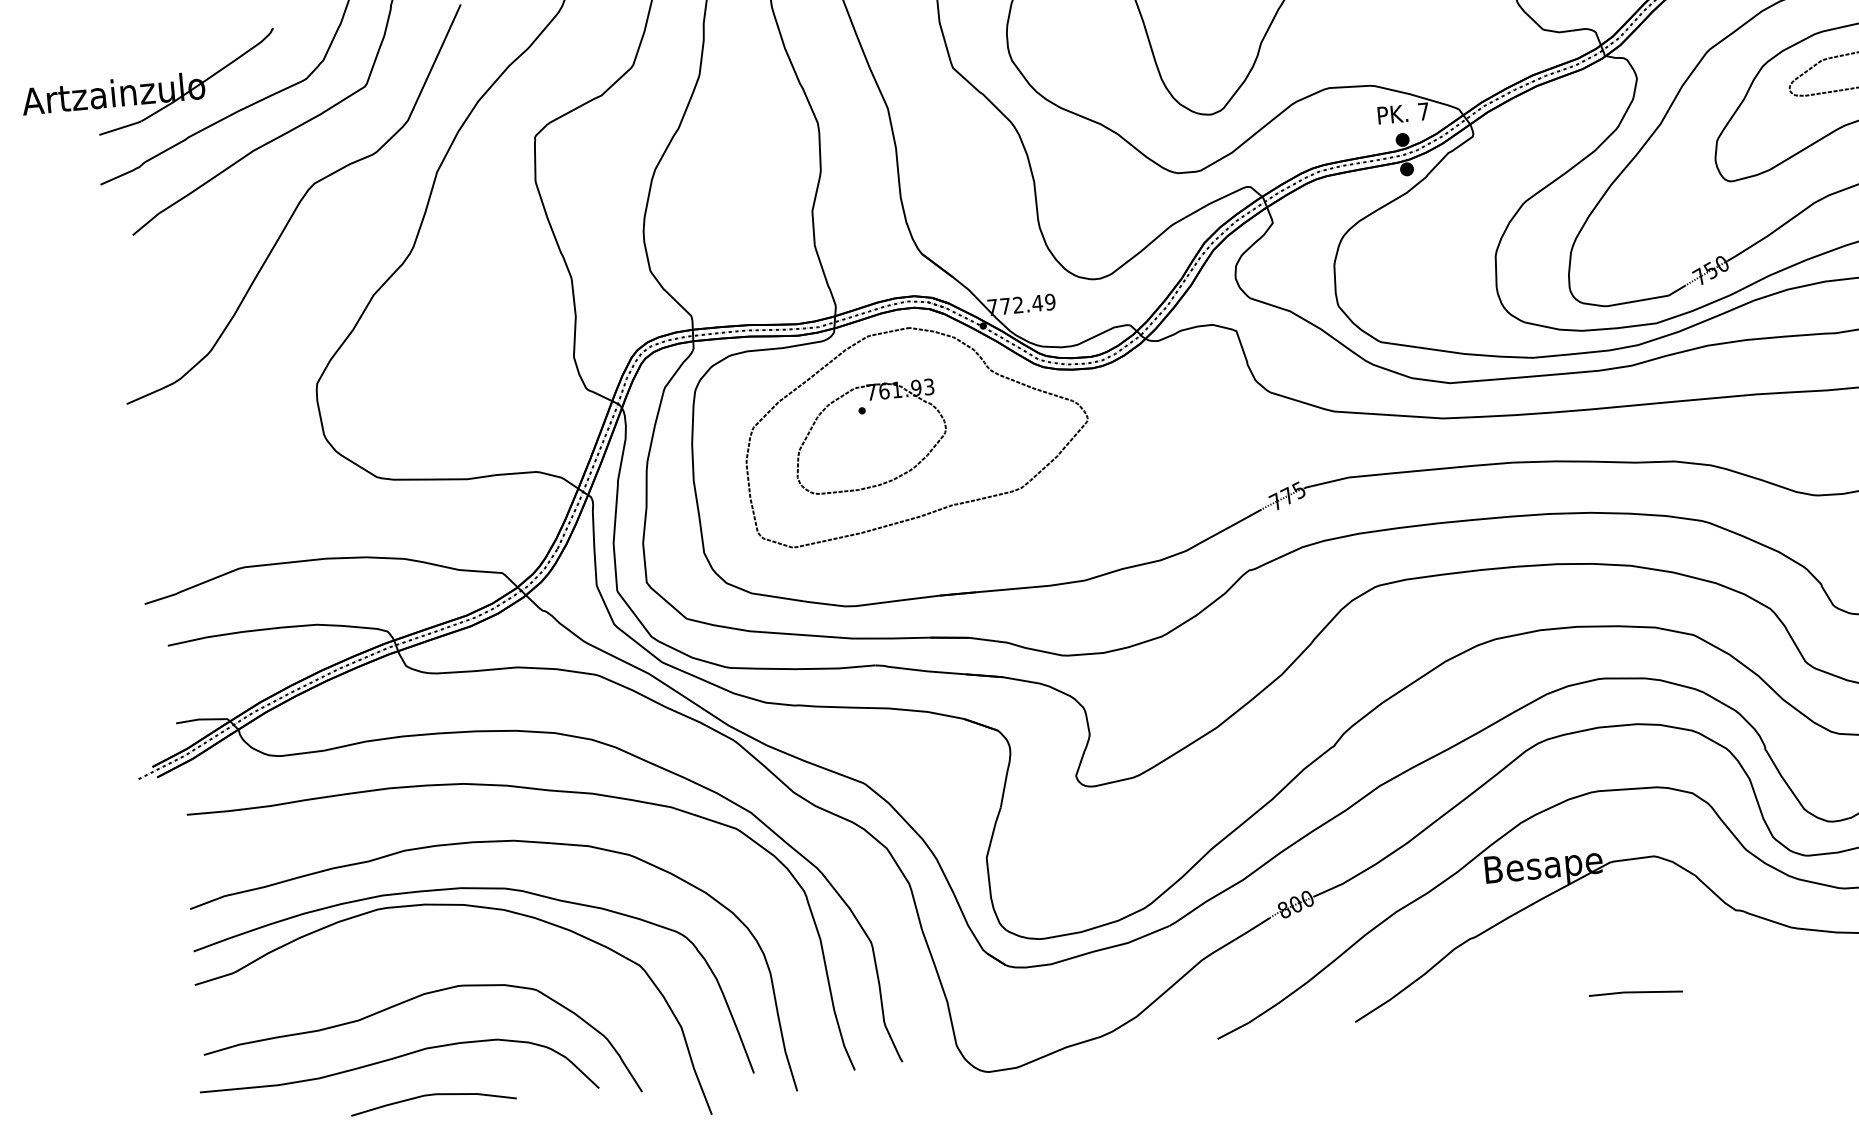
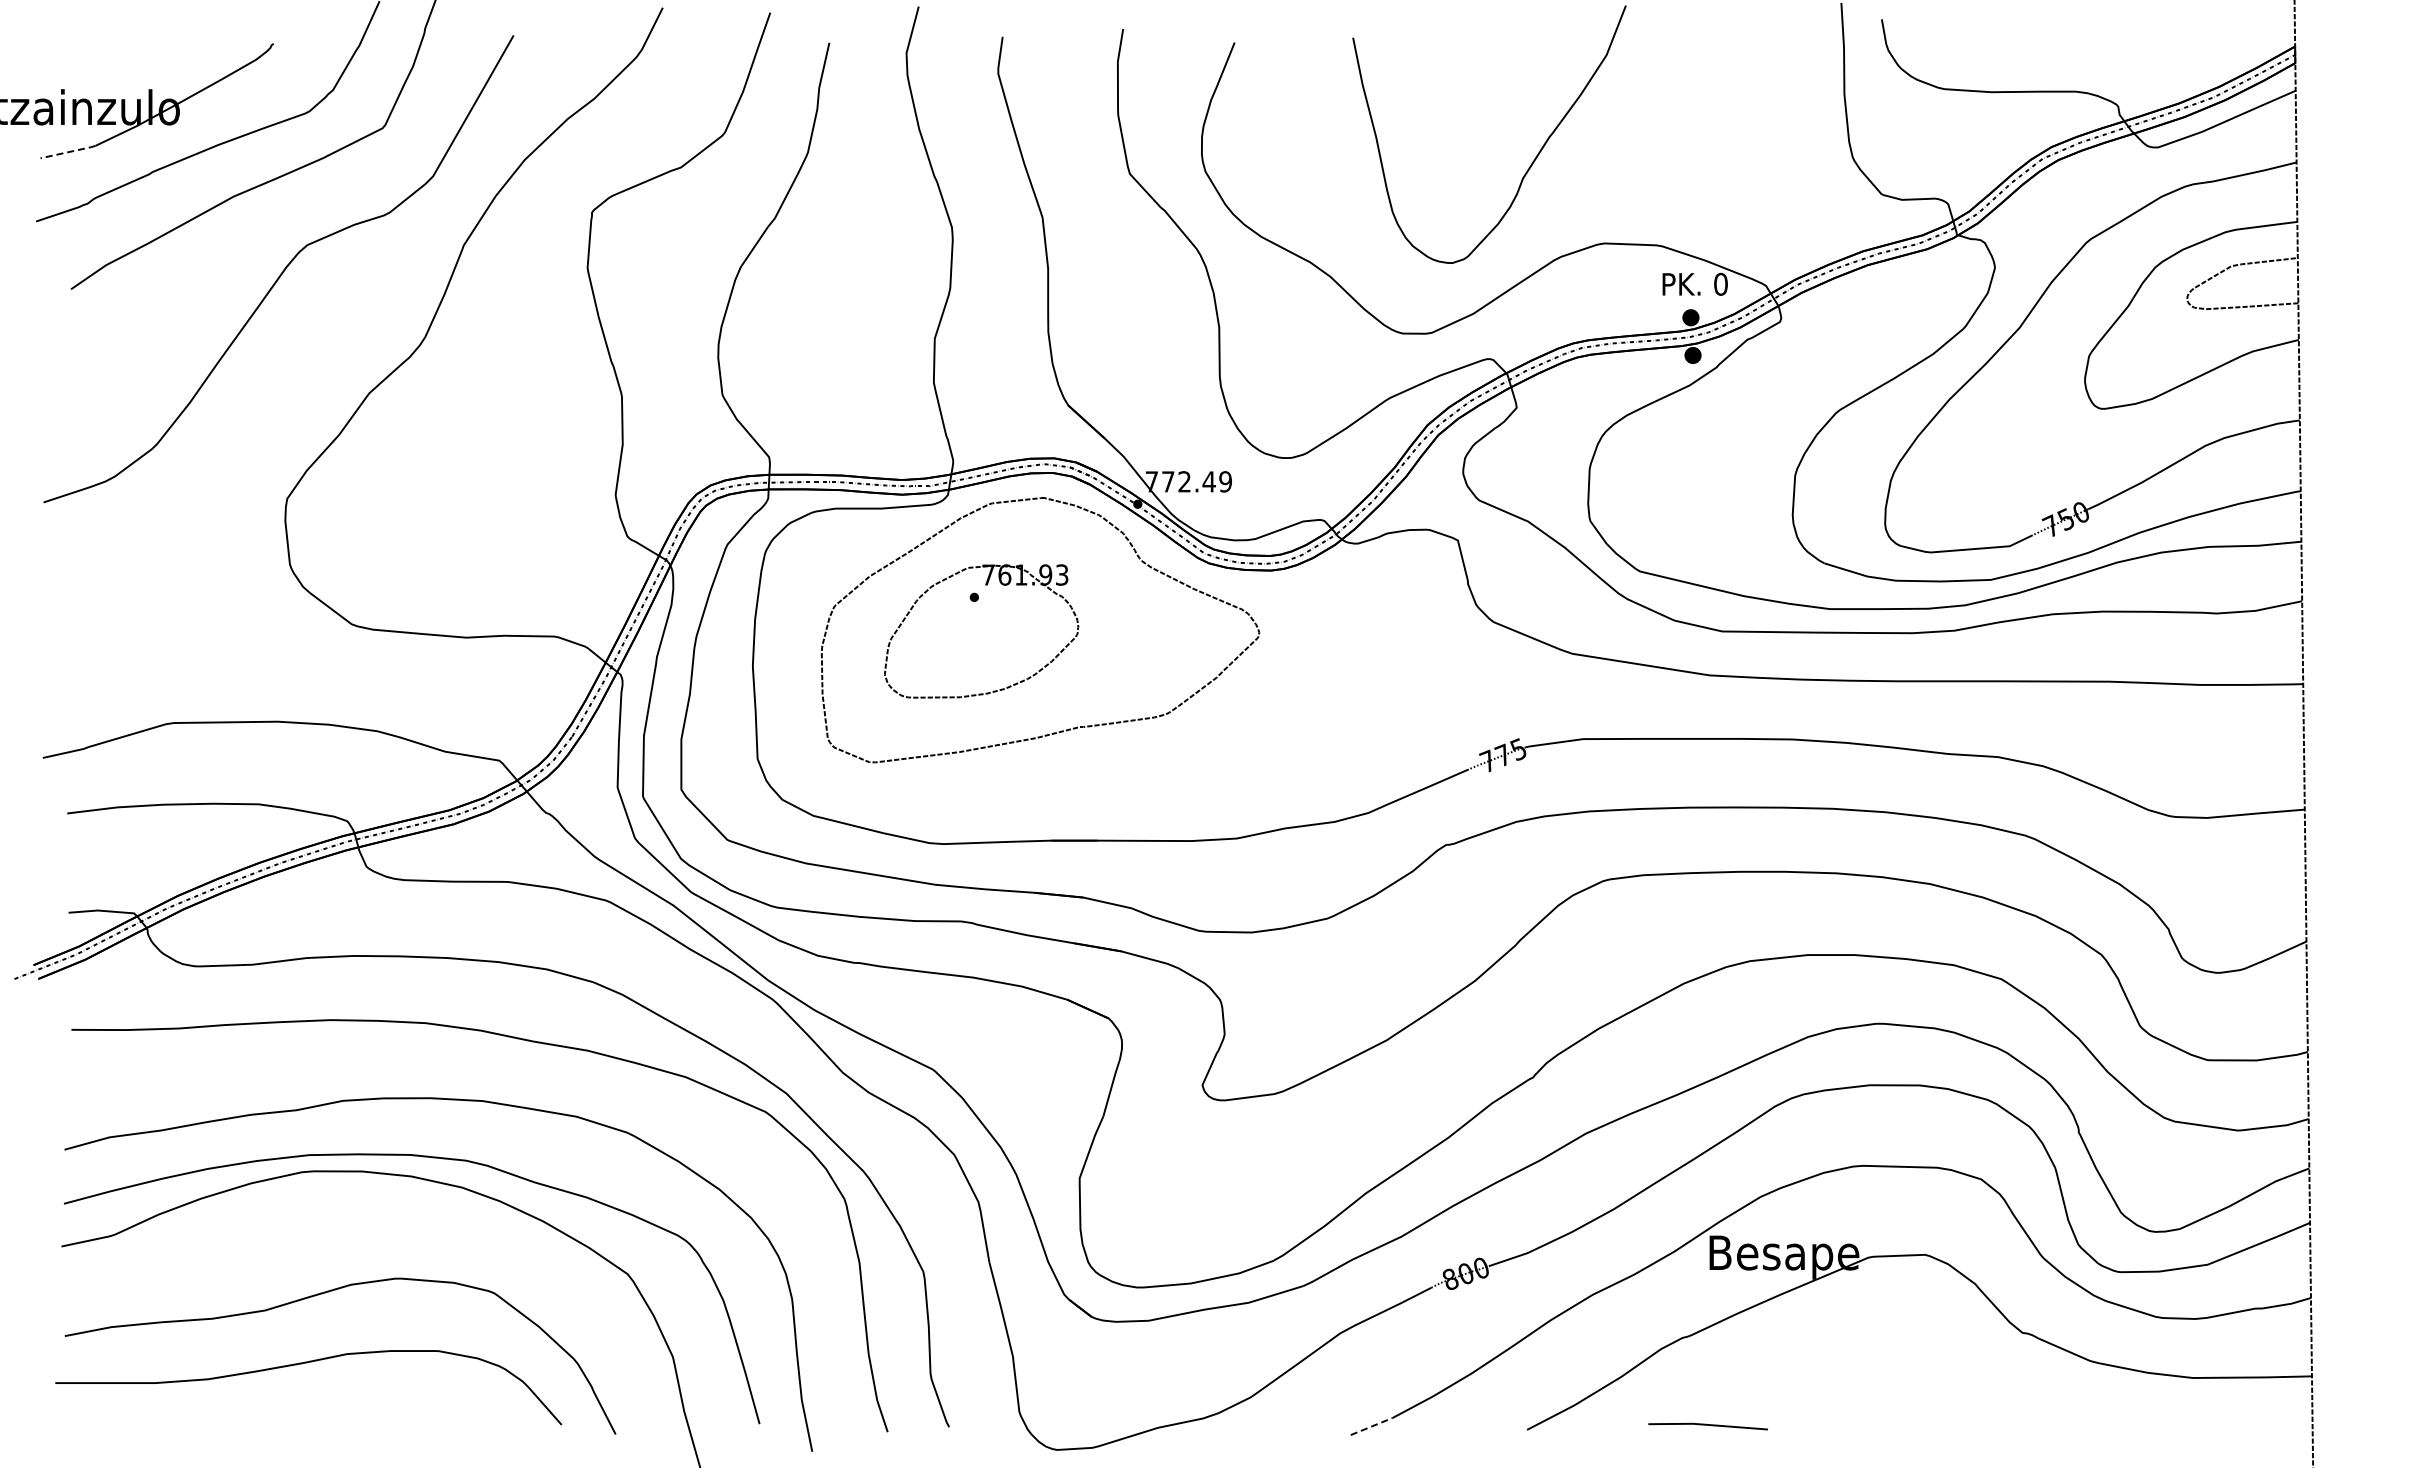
text: (1423, 110) -> (1720, 283), 7 -> 0
line: (120, 128) -> (68, 152), solid -> dashed
line: (1635, 992) -> (1707, 1425), moved
line: (1233, 1030) -> (1372, 1426), solid -> dashed
curve: (433, 1095) -> (350, 1414), removed

